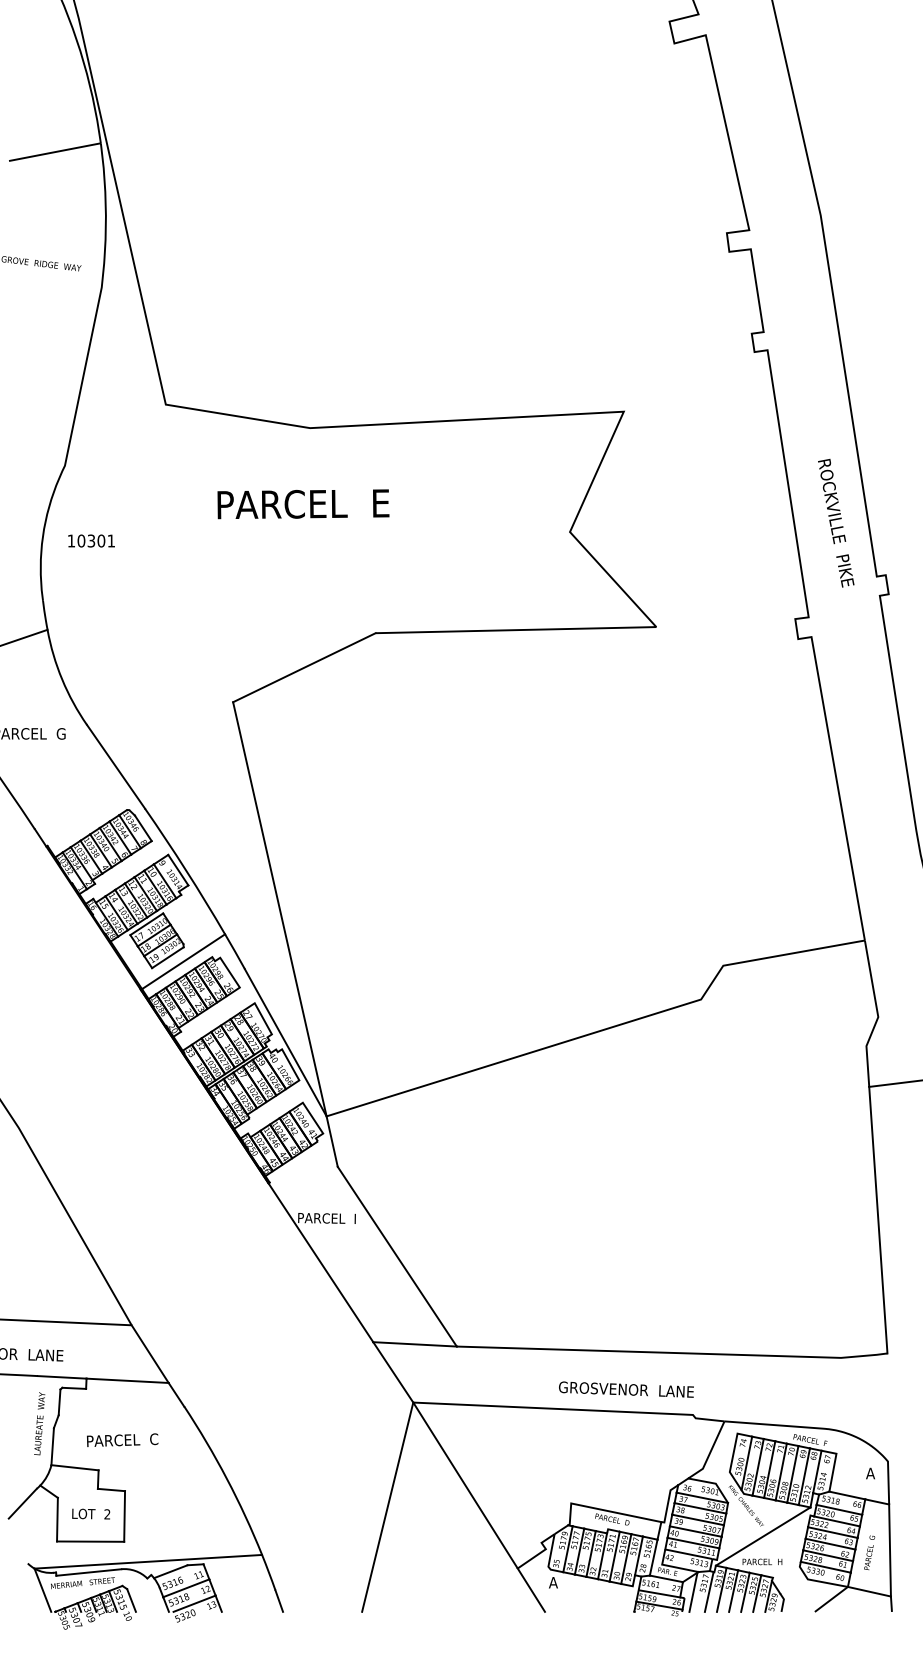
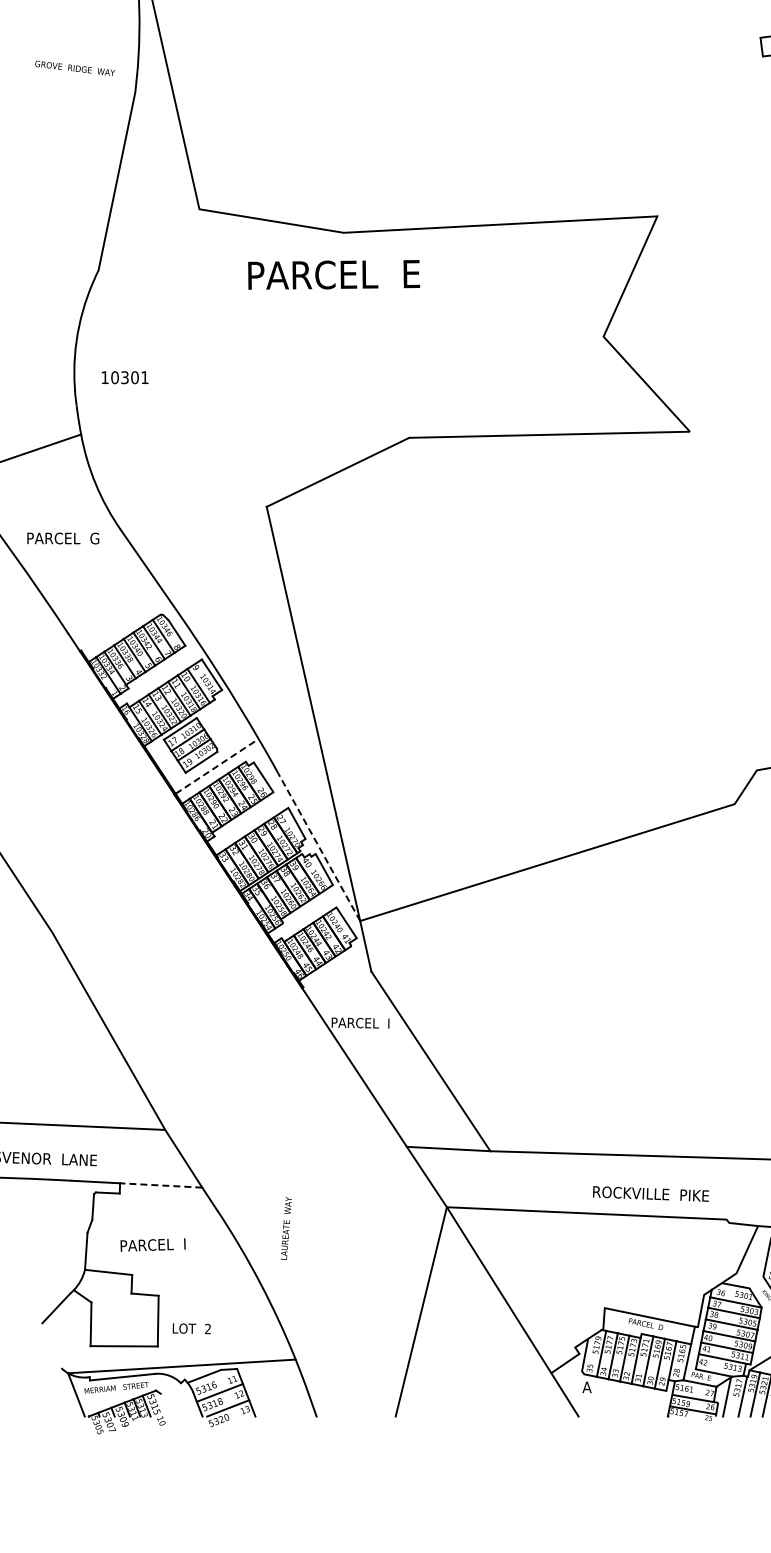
text: (303, 504) -> (334, 275), moved
text: (91, 540) -> (125, 377), moved
line: (183, 961) -> (217, 766), solid -> dashed
line: (285, 1042) -> (319, 847), solid -> dashed
line: (127, 1380) -> (161, 1185), solid -> dashed
text: (626, 1389) -> (660, 1194), GROSVENOR  LANE -> ROCKVILLE  PIKE
text: (39, 1423) -> (286, 1228), moved
text: (154, 1439) -> (188, 1244), PARCEL  C -> PARCEL  I
text: (91, 1513) -> (192, 1328), moved
line: (131, 1600) -> (165, 1405), removed

